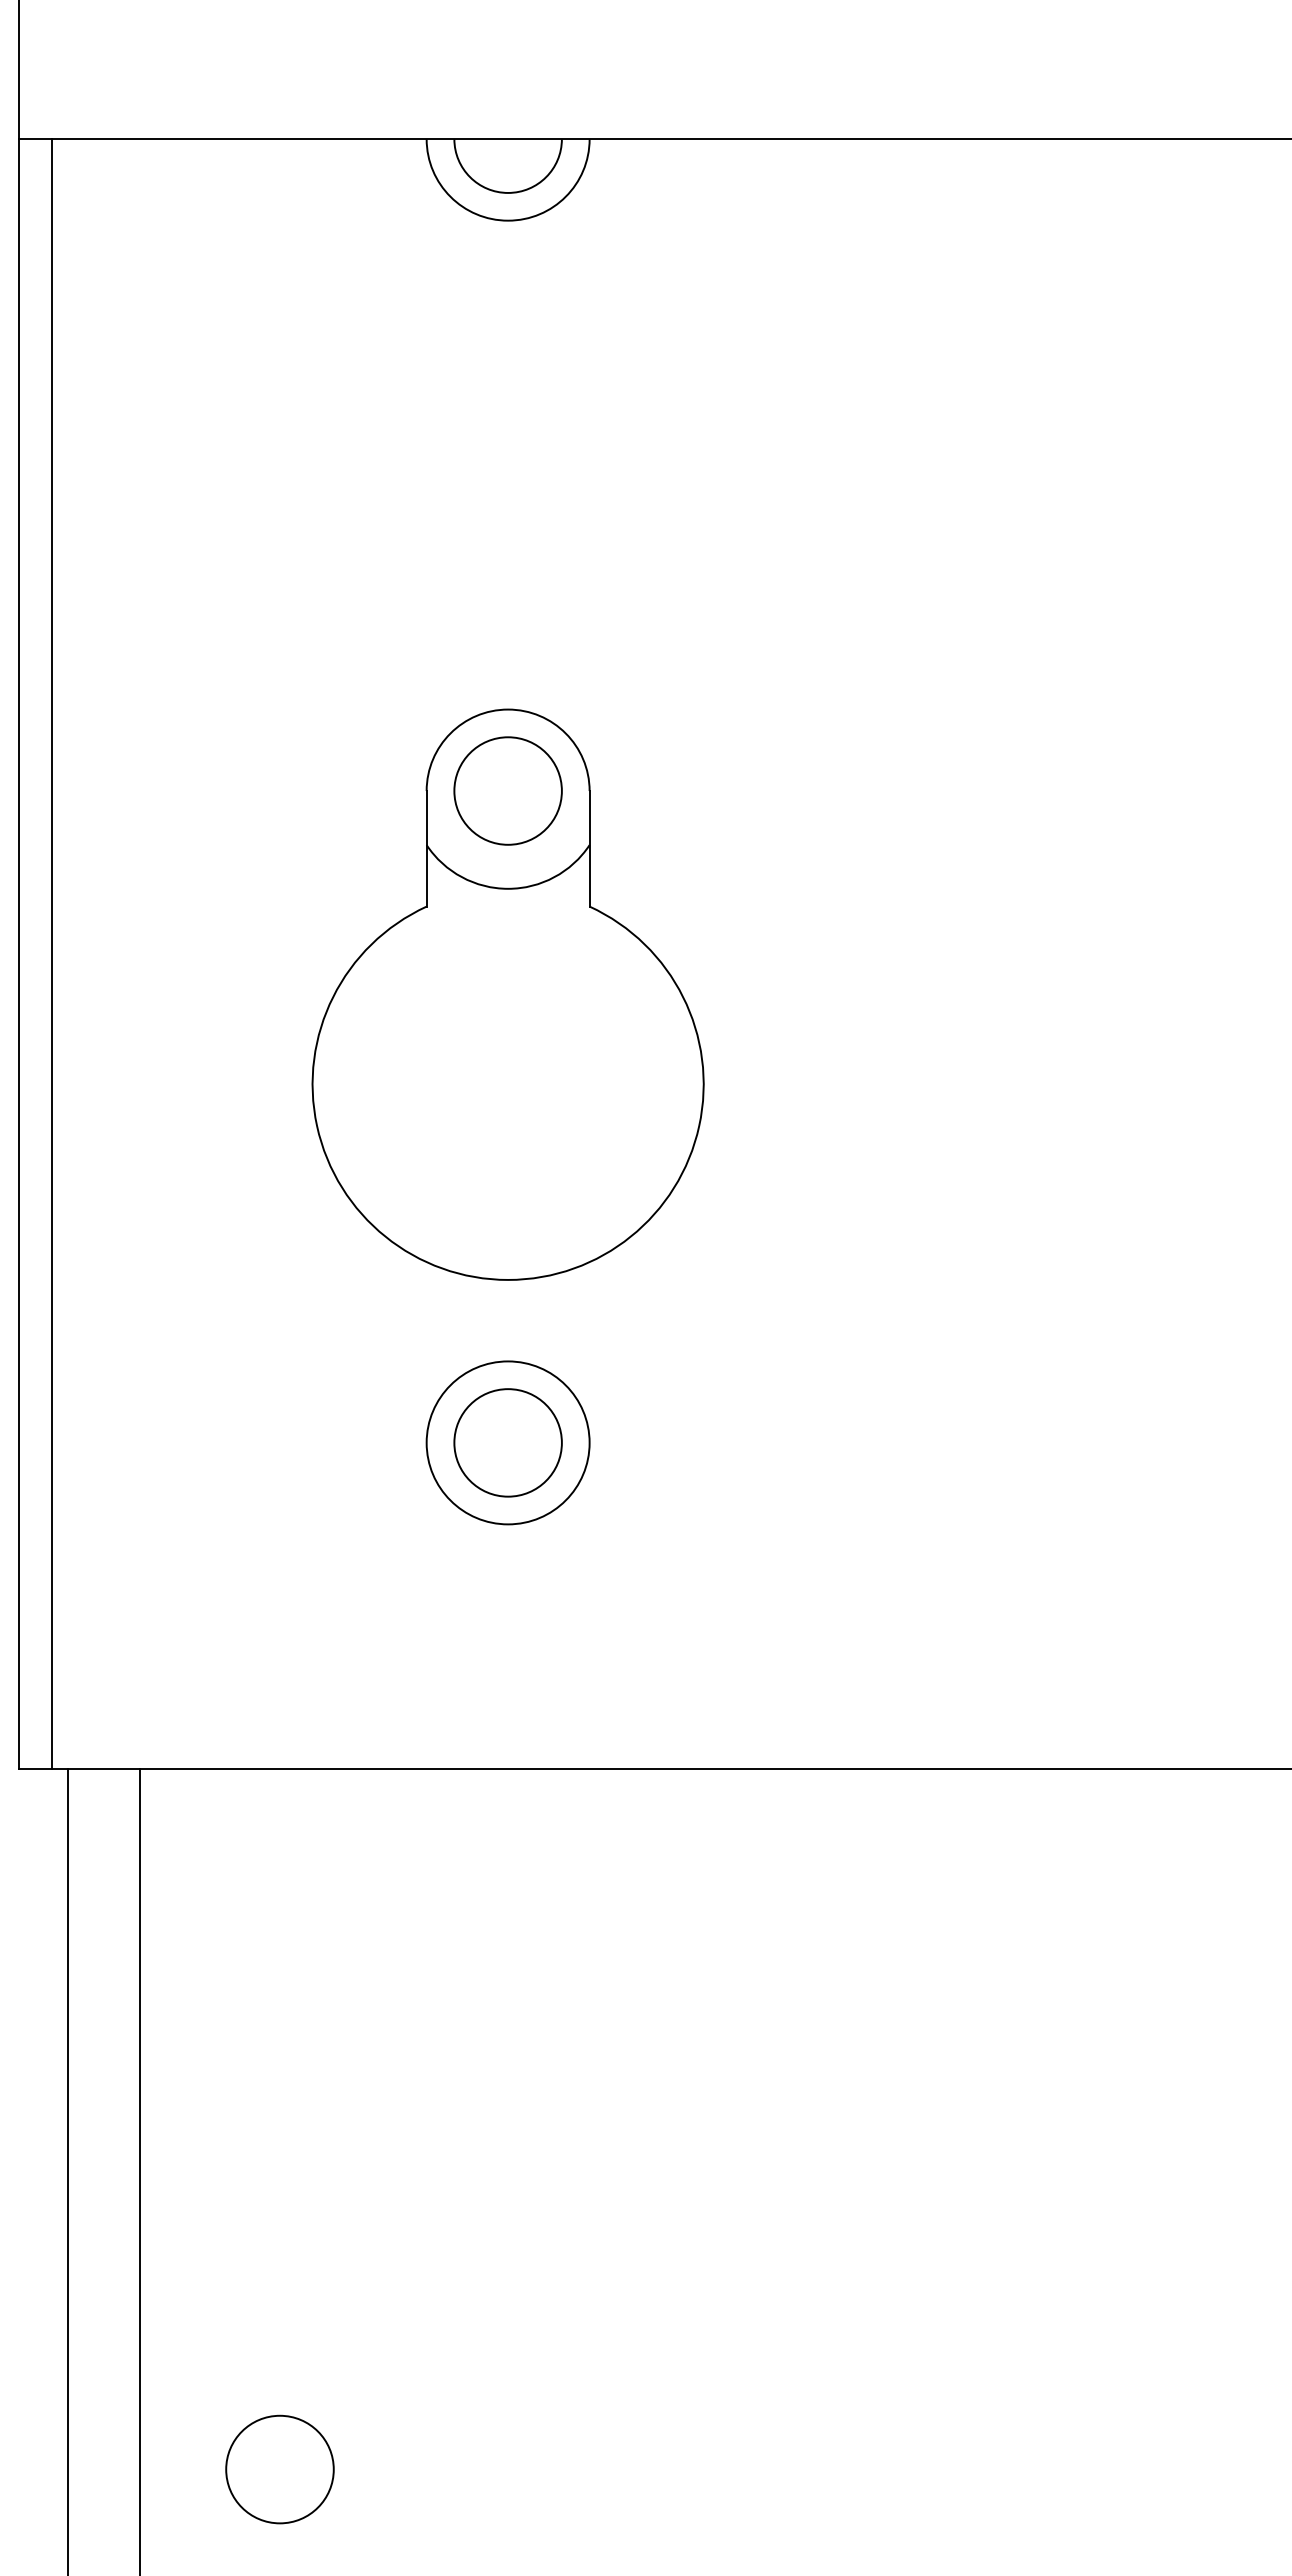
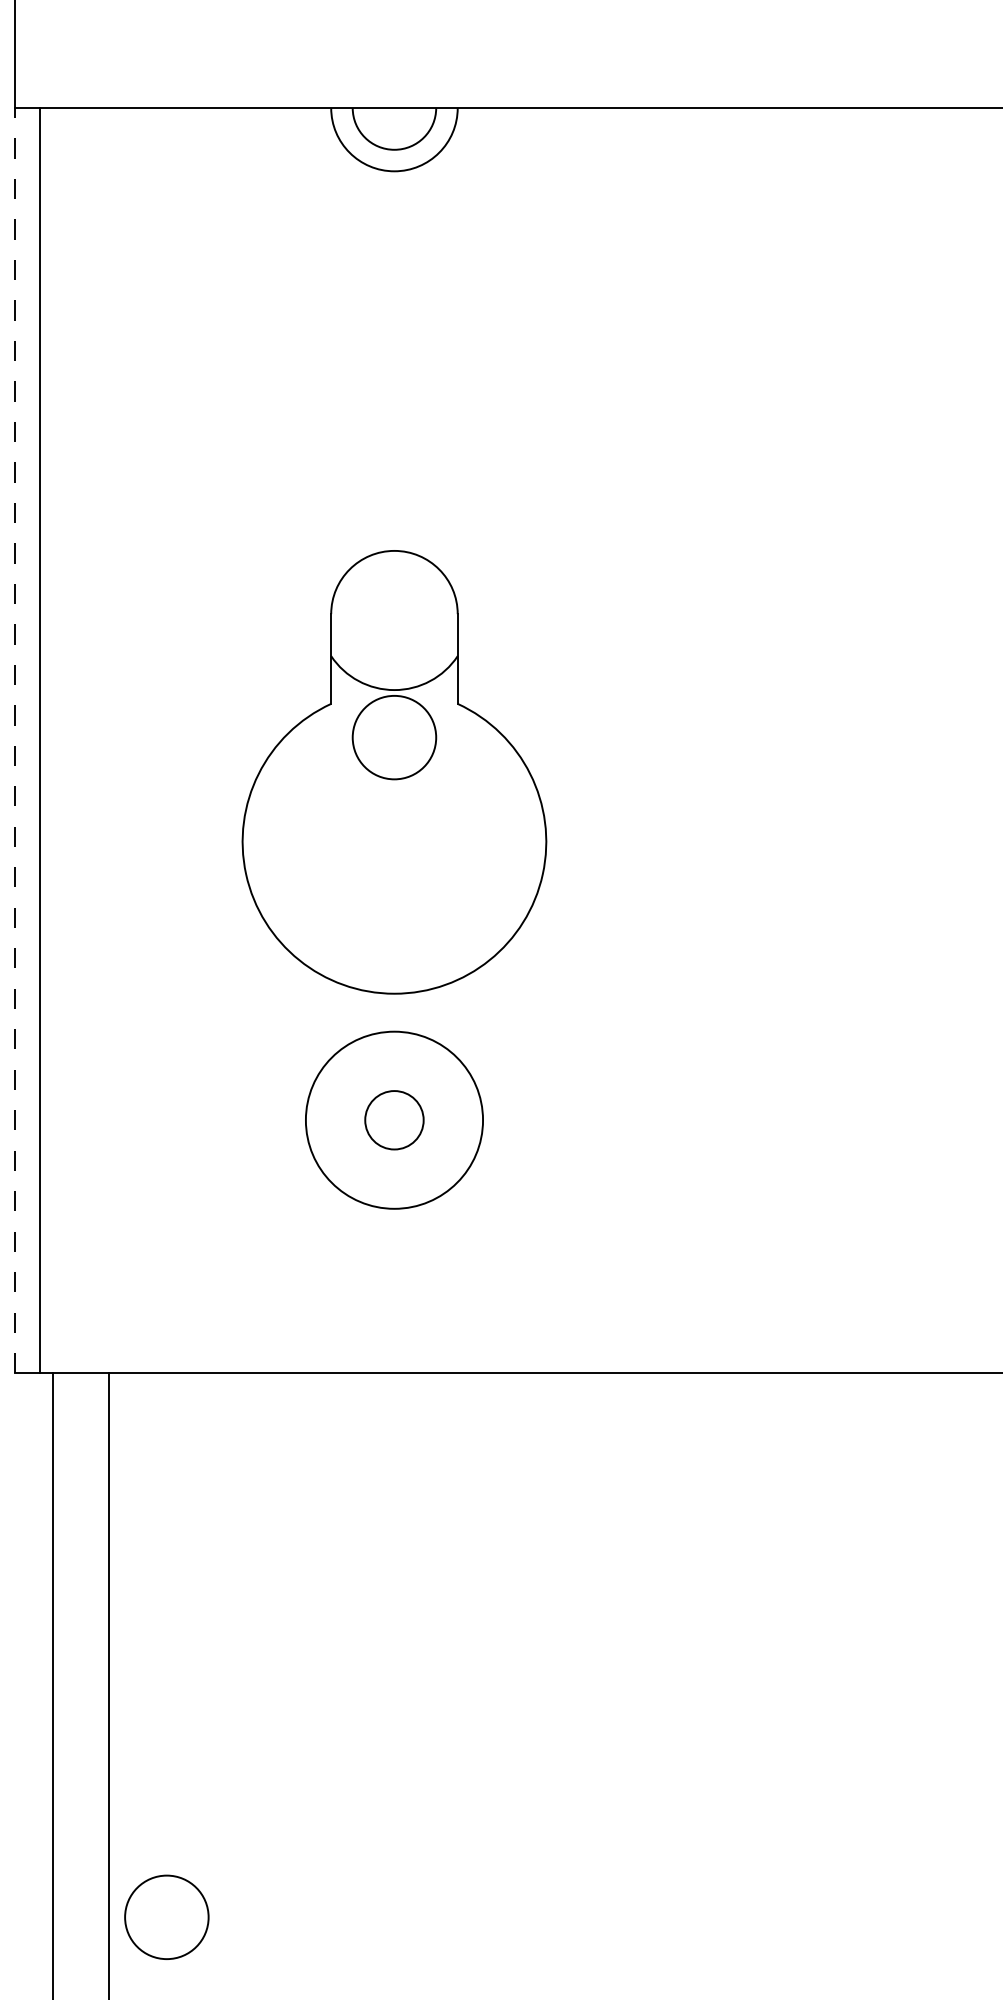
circle: (507, 790) -> (393, 737), moved
line: (19, 954) -> (15, 741), solid -> dashed
circle: (507, 1442) -> (393, 1119), size x0.7
circle: (507, 1442) -> (393, 1119), size x1.4
circle: (279, 2469) -> (166, 1917), moved

